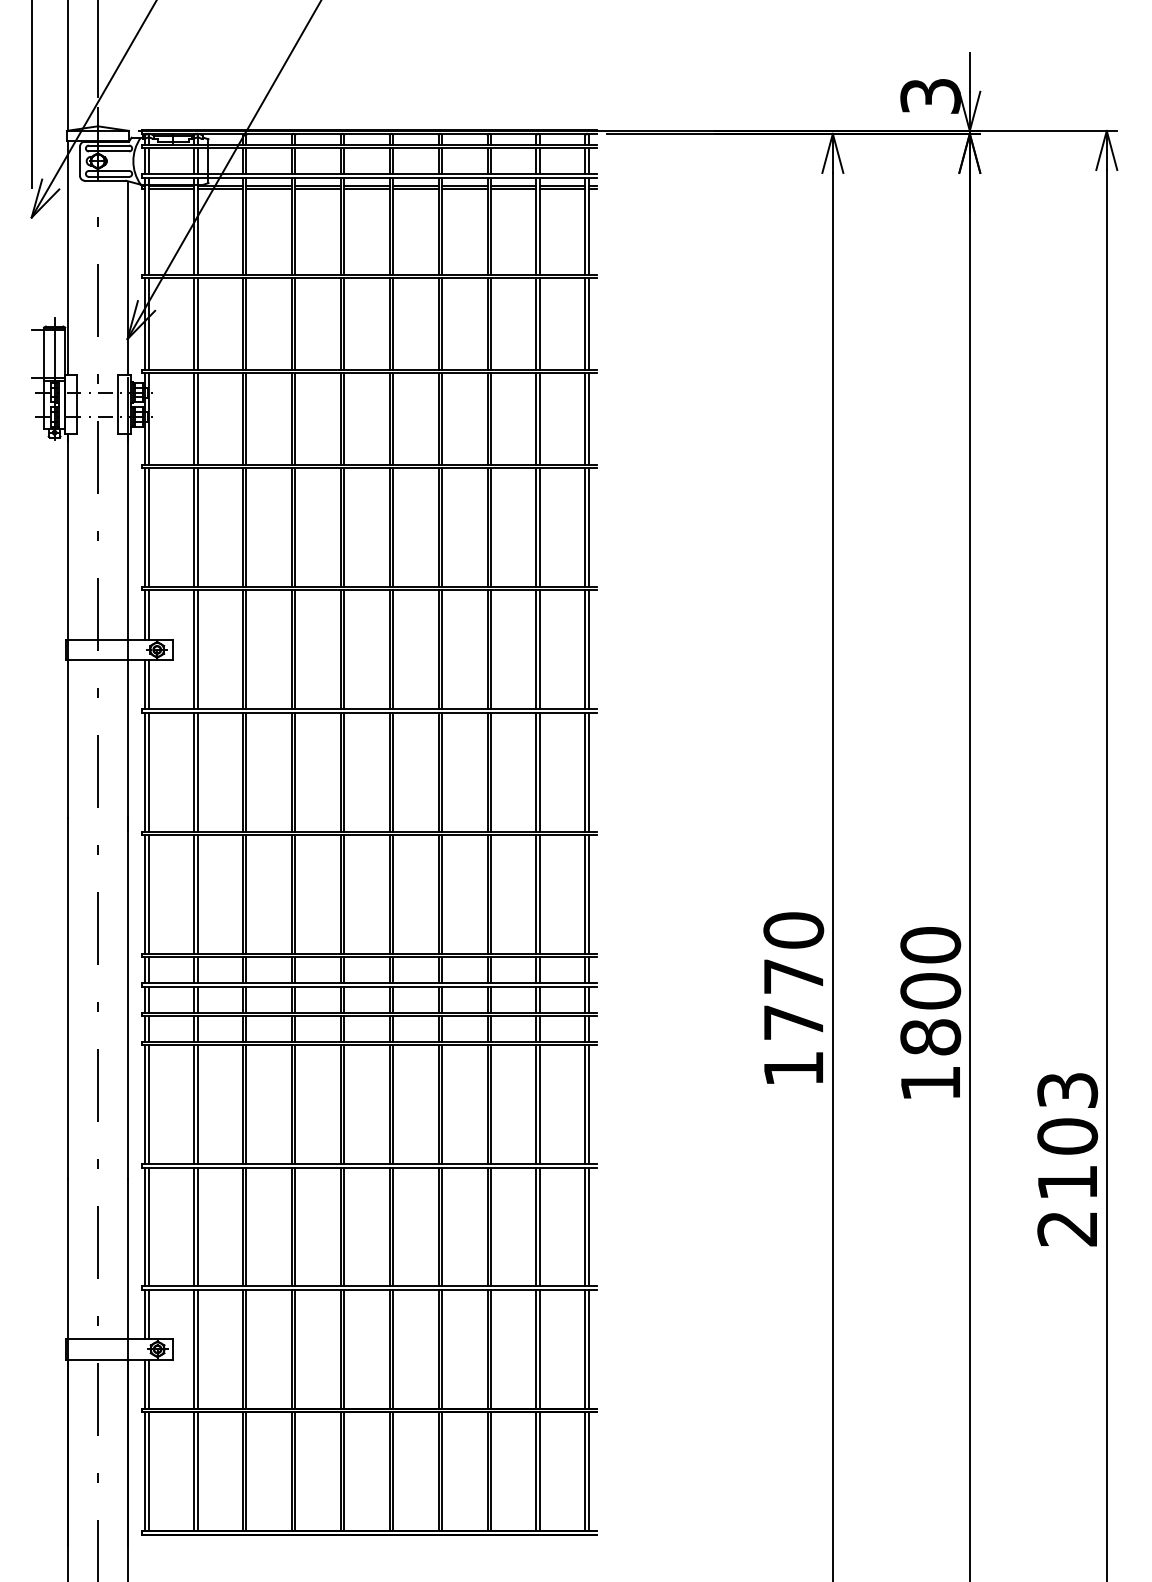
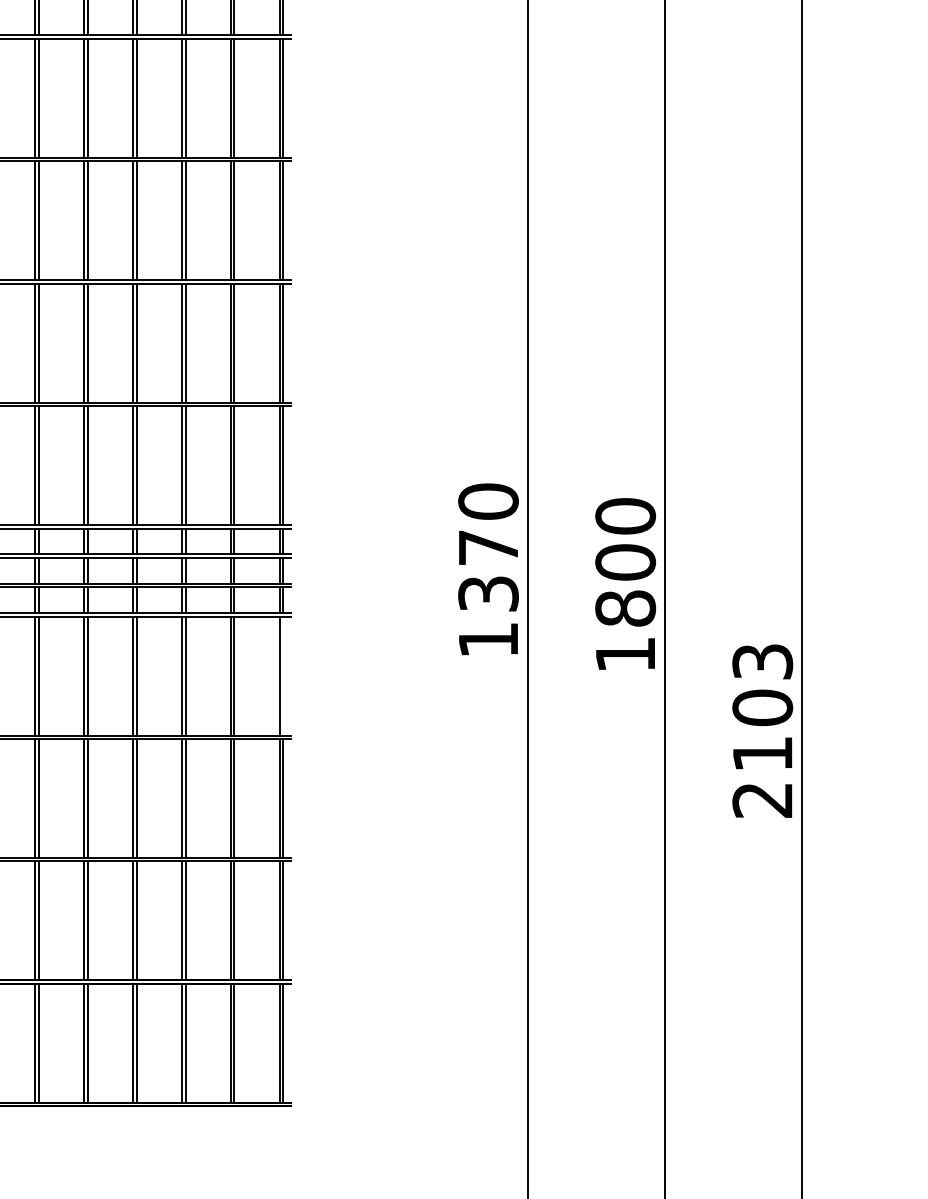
text: (793, 1022) -> (488, 593), 1770 -> 1370
line: (588, 1104) -> (283, 675), removed

